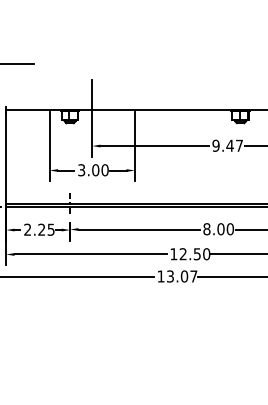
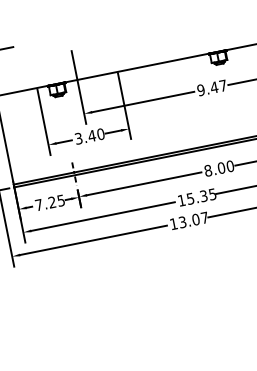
text: (95, 170) -> (91, 136), 3.00 -> 3.40
text: (27, 229) -> (38, 204), 2.25 -> 7.25
text: (194, 254) -> (201, 196), 12.50 -> 15.35

